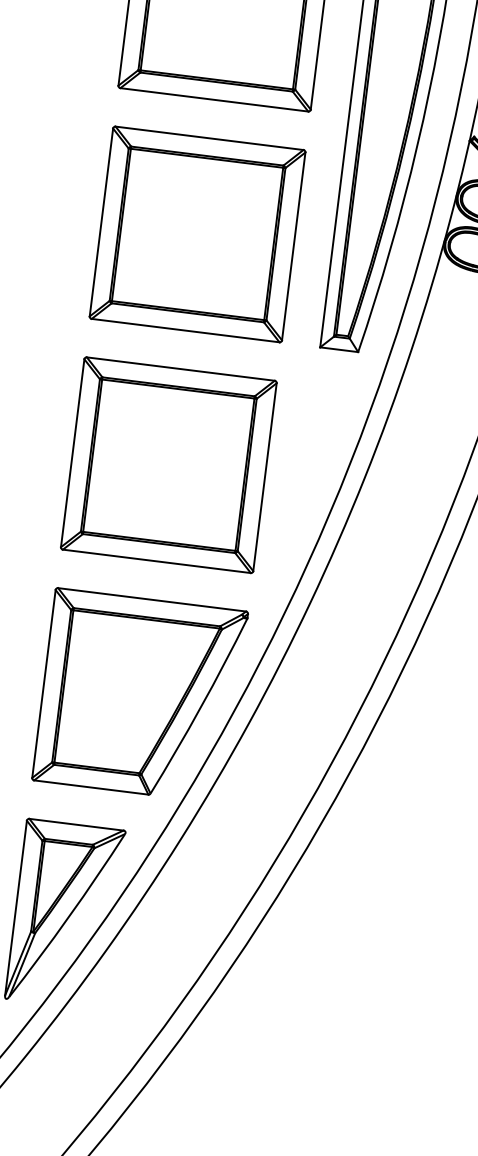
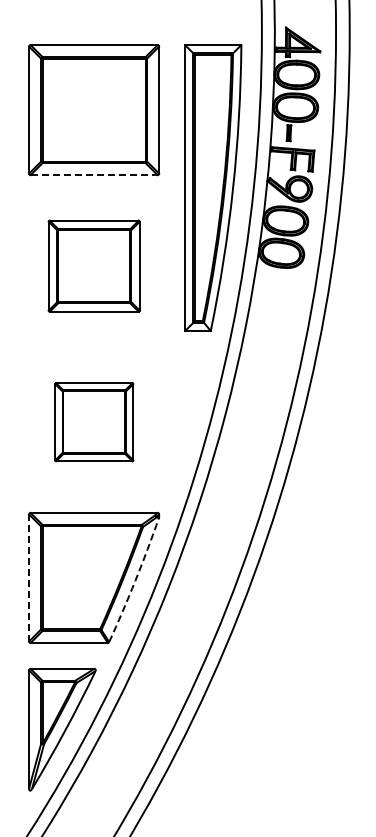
line: (214, 100) -> (94, 175), solid -> dashed
part: (198, 235) -> (94, 266), size x0.7
part: (169, 465) -> (94, 422), size x0.6
line: (44, 684) -> (29, 578), solid -> dashed
arc: (200, 707) -> (135, 580), solid -> dashed

